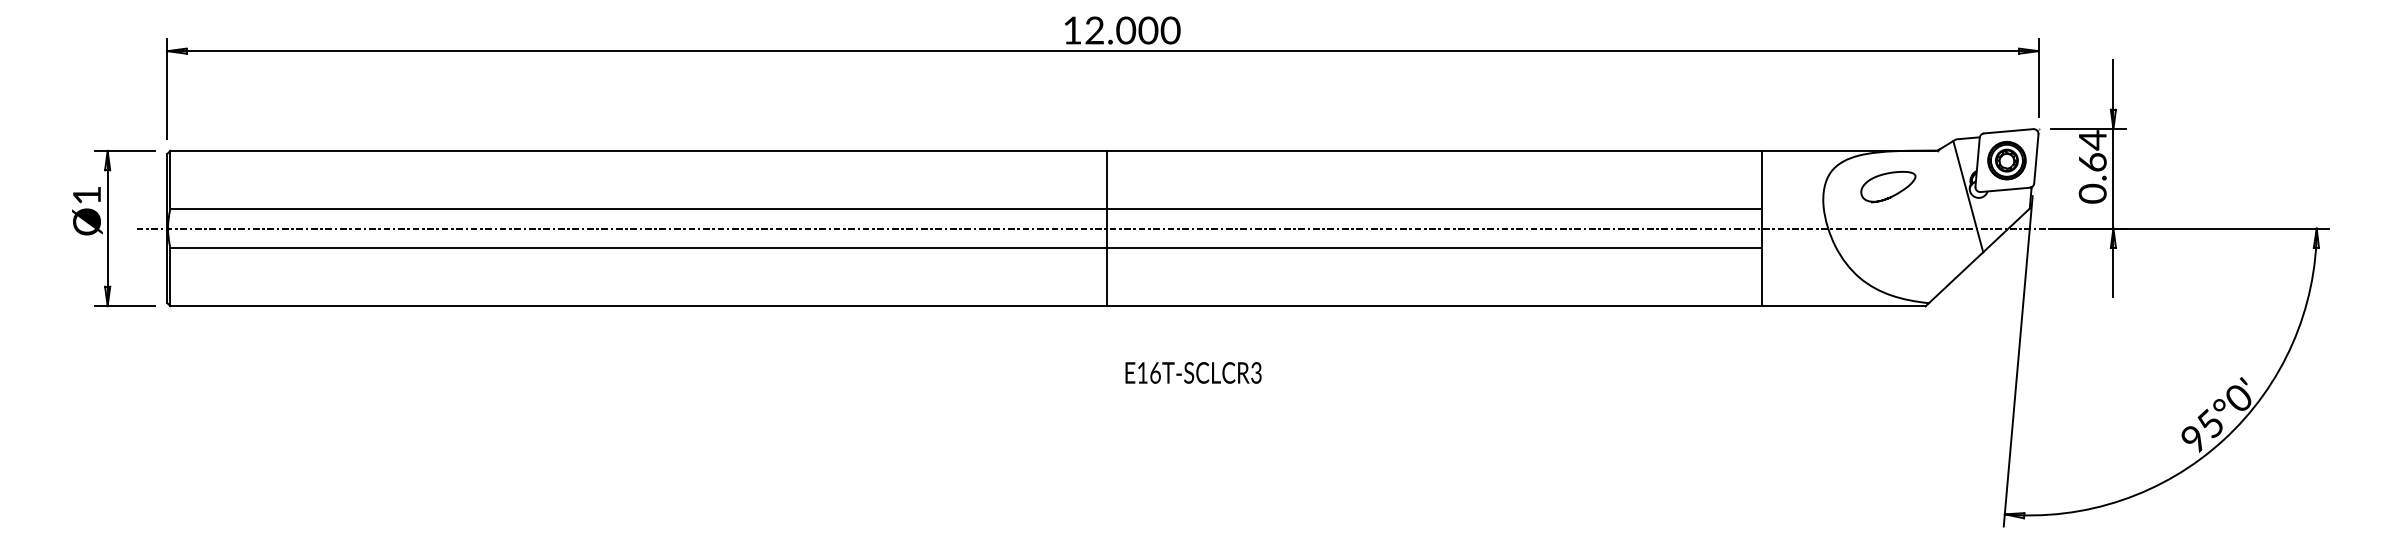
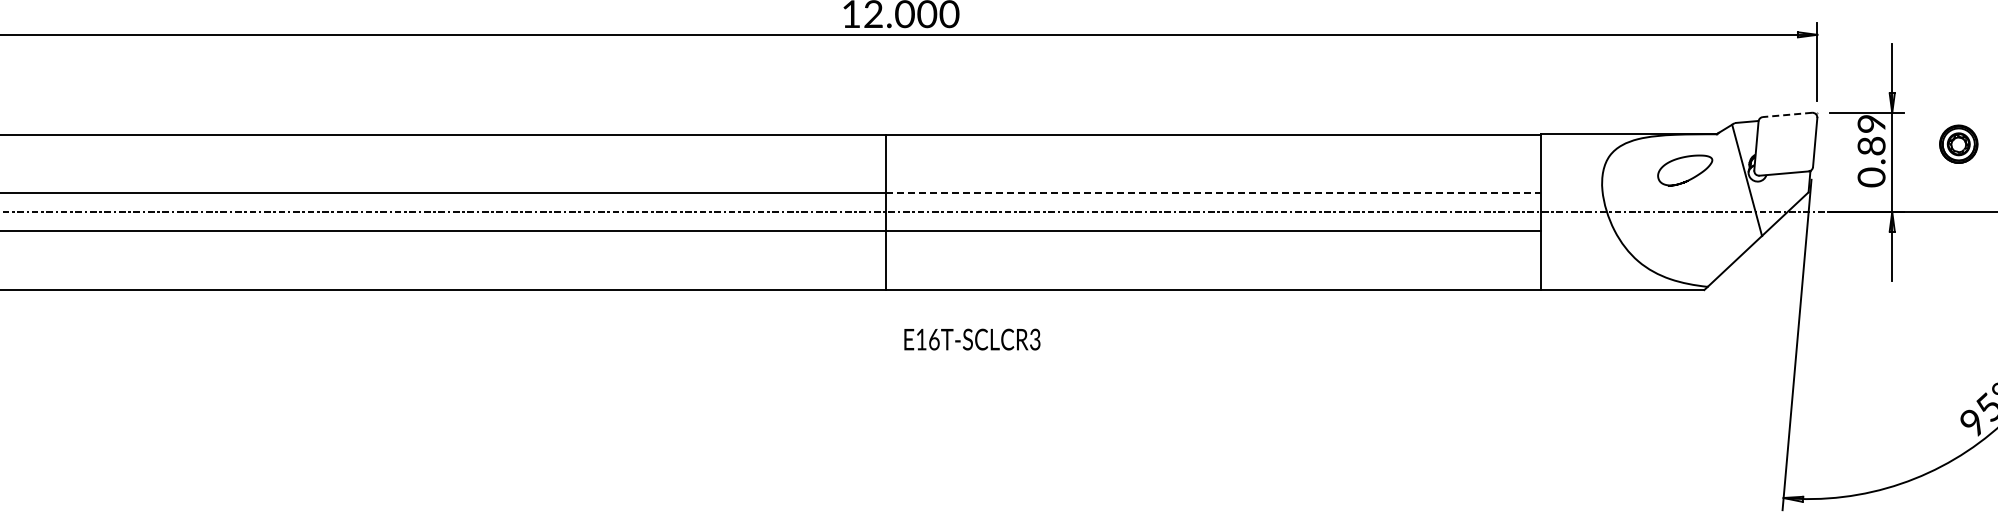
line: (2008, 131) -> (1787, 115), solid -> dashed
text: (2092, 150) -> (1871, 134), 0.64 -> 0.89
part: (2006, 160) -> (1958, 144), moved
curve: (1891, 195) -> (1688, 179), moved
line: (1435, 209) -> (1214, 193), solid -> dashed
text: (1193, 372) -> (972, 339), moved

